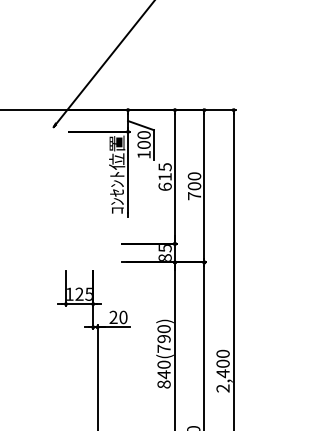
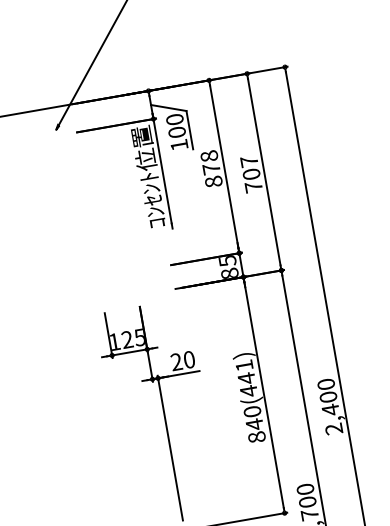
text: (164, 176) -> (210, 168), 615 -> 878
text: (194, 176) -> (249, 161), 700 -> 707
text: (163, 339) -> (246, 379), 840(790) -> 840(441)

